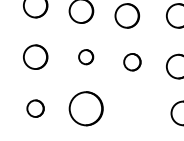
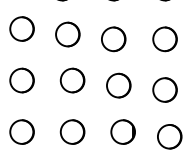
part: (86, 57) -> (72, 80), size x1.67
part: (132, 62) -> (118, 85), size x1.43
circle: (35, 108) -> (21, 131), size x1.43
part: (86, 108) -> (72, 131), size x0.71
circle: (136, 108) -> (122, 131), added

